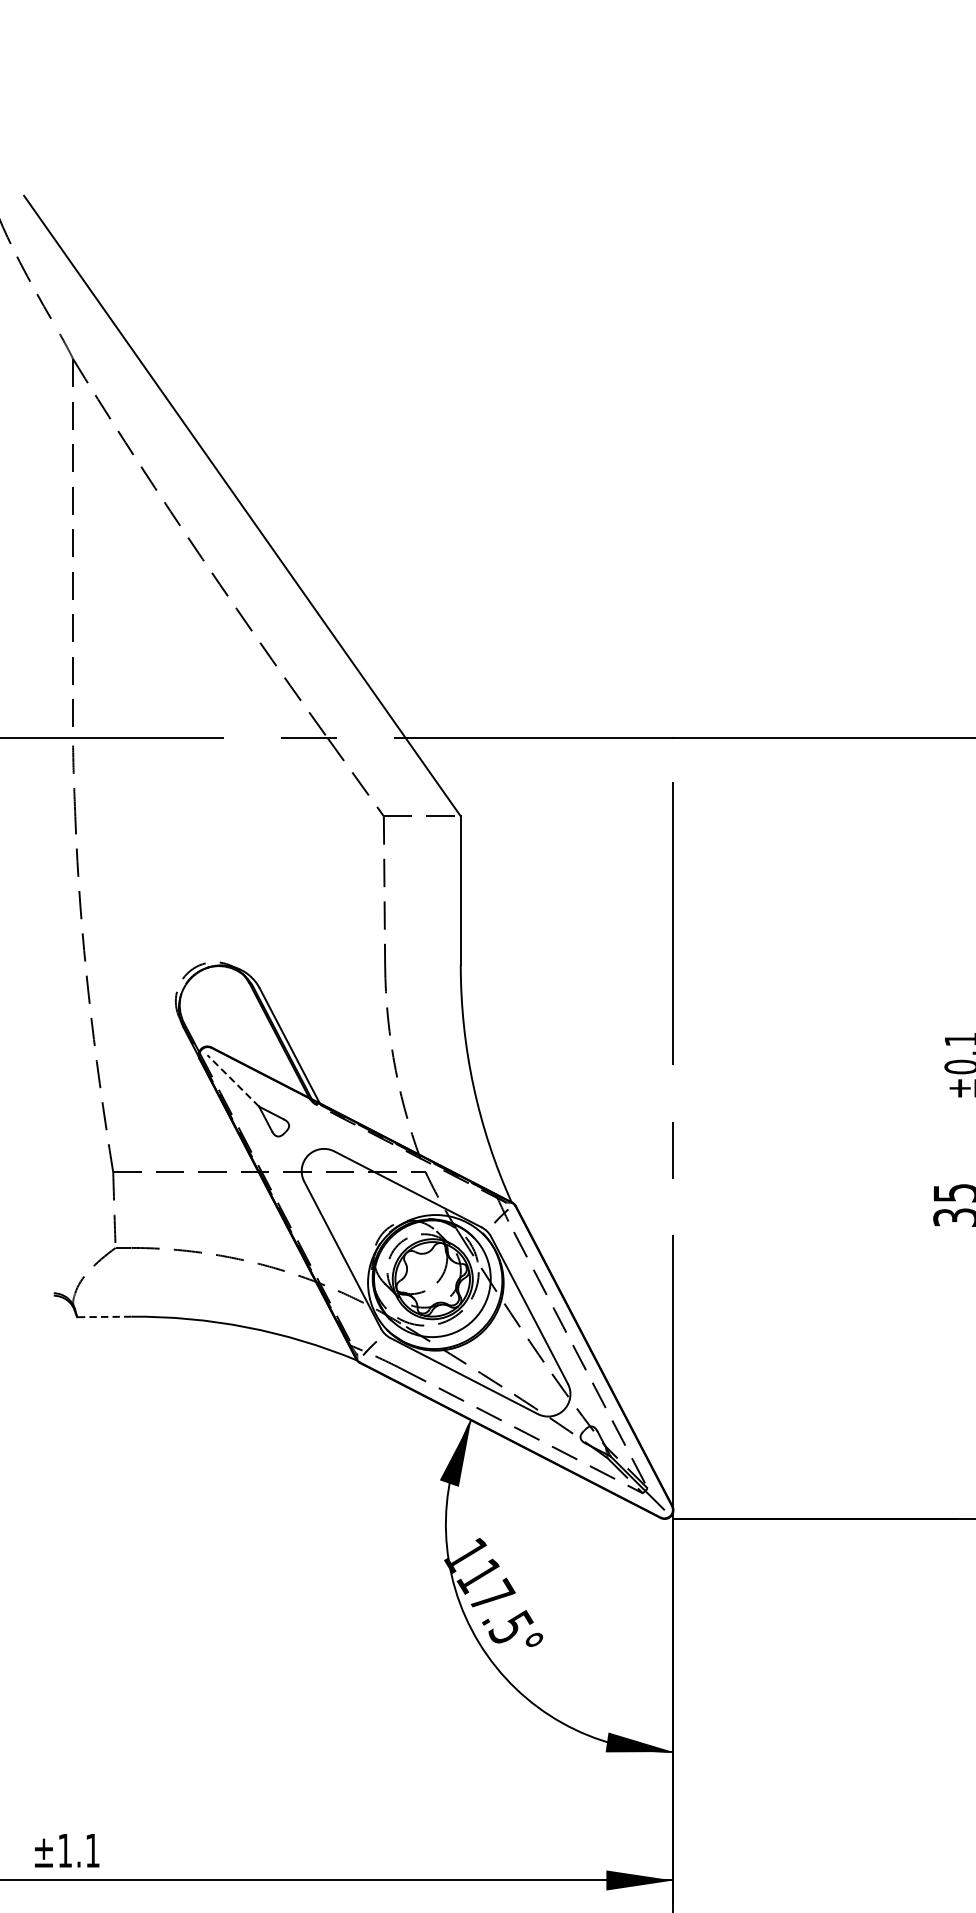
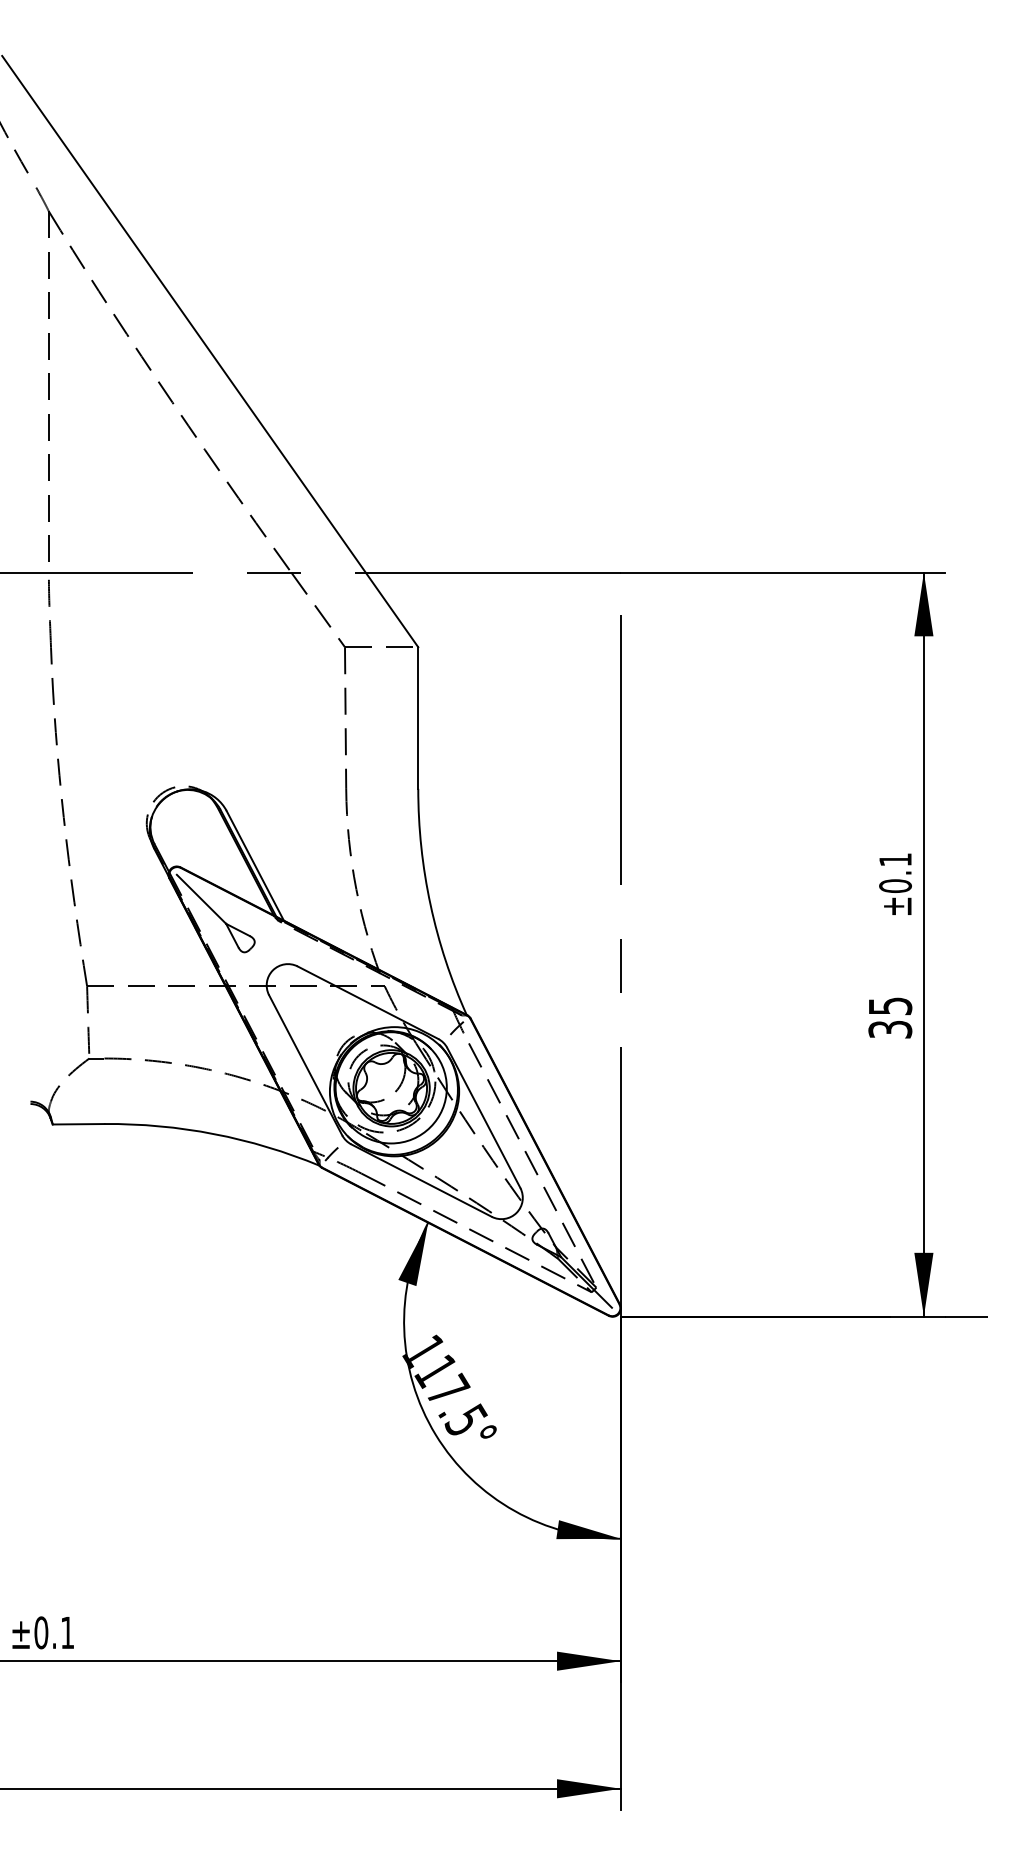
line: (233, 1081) -> (201, 899), dashed -> solid
line: (104, 1317) -> (78, 1124), dashed -> solid
text: (65, 1850) -> (41, 1632), ±1.1 -> ±0.1

